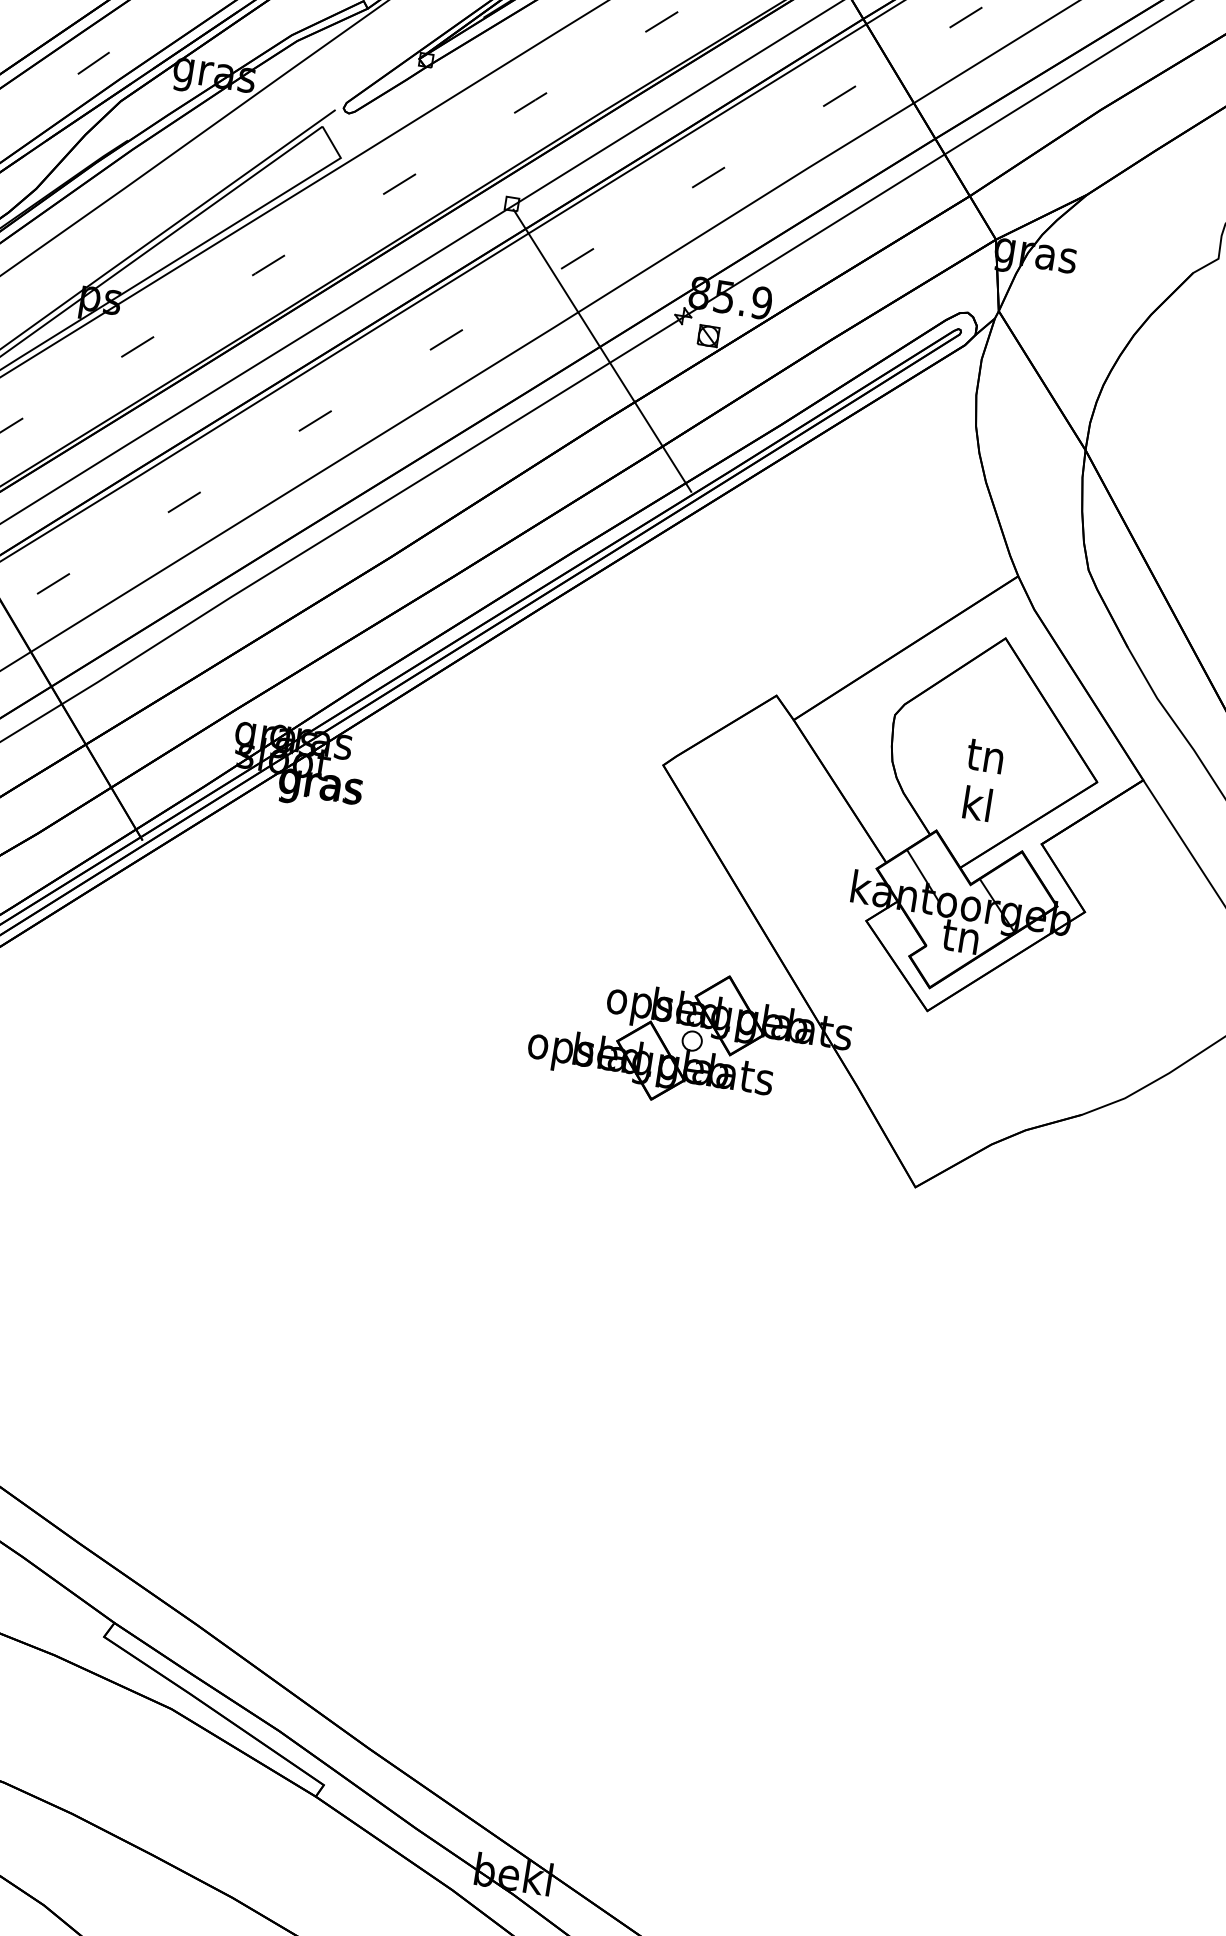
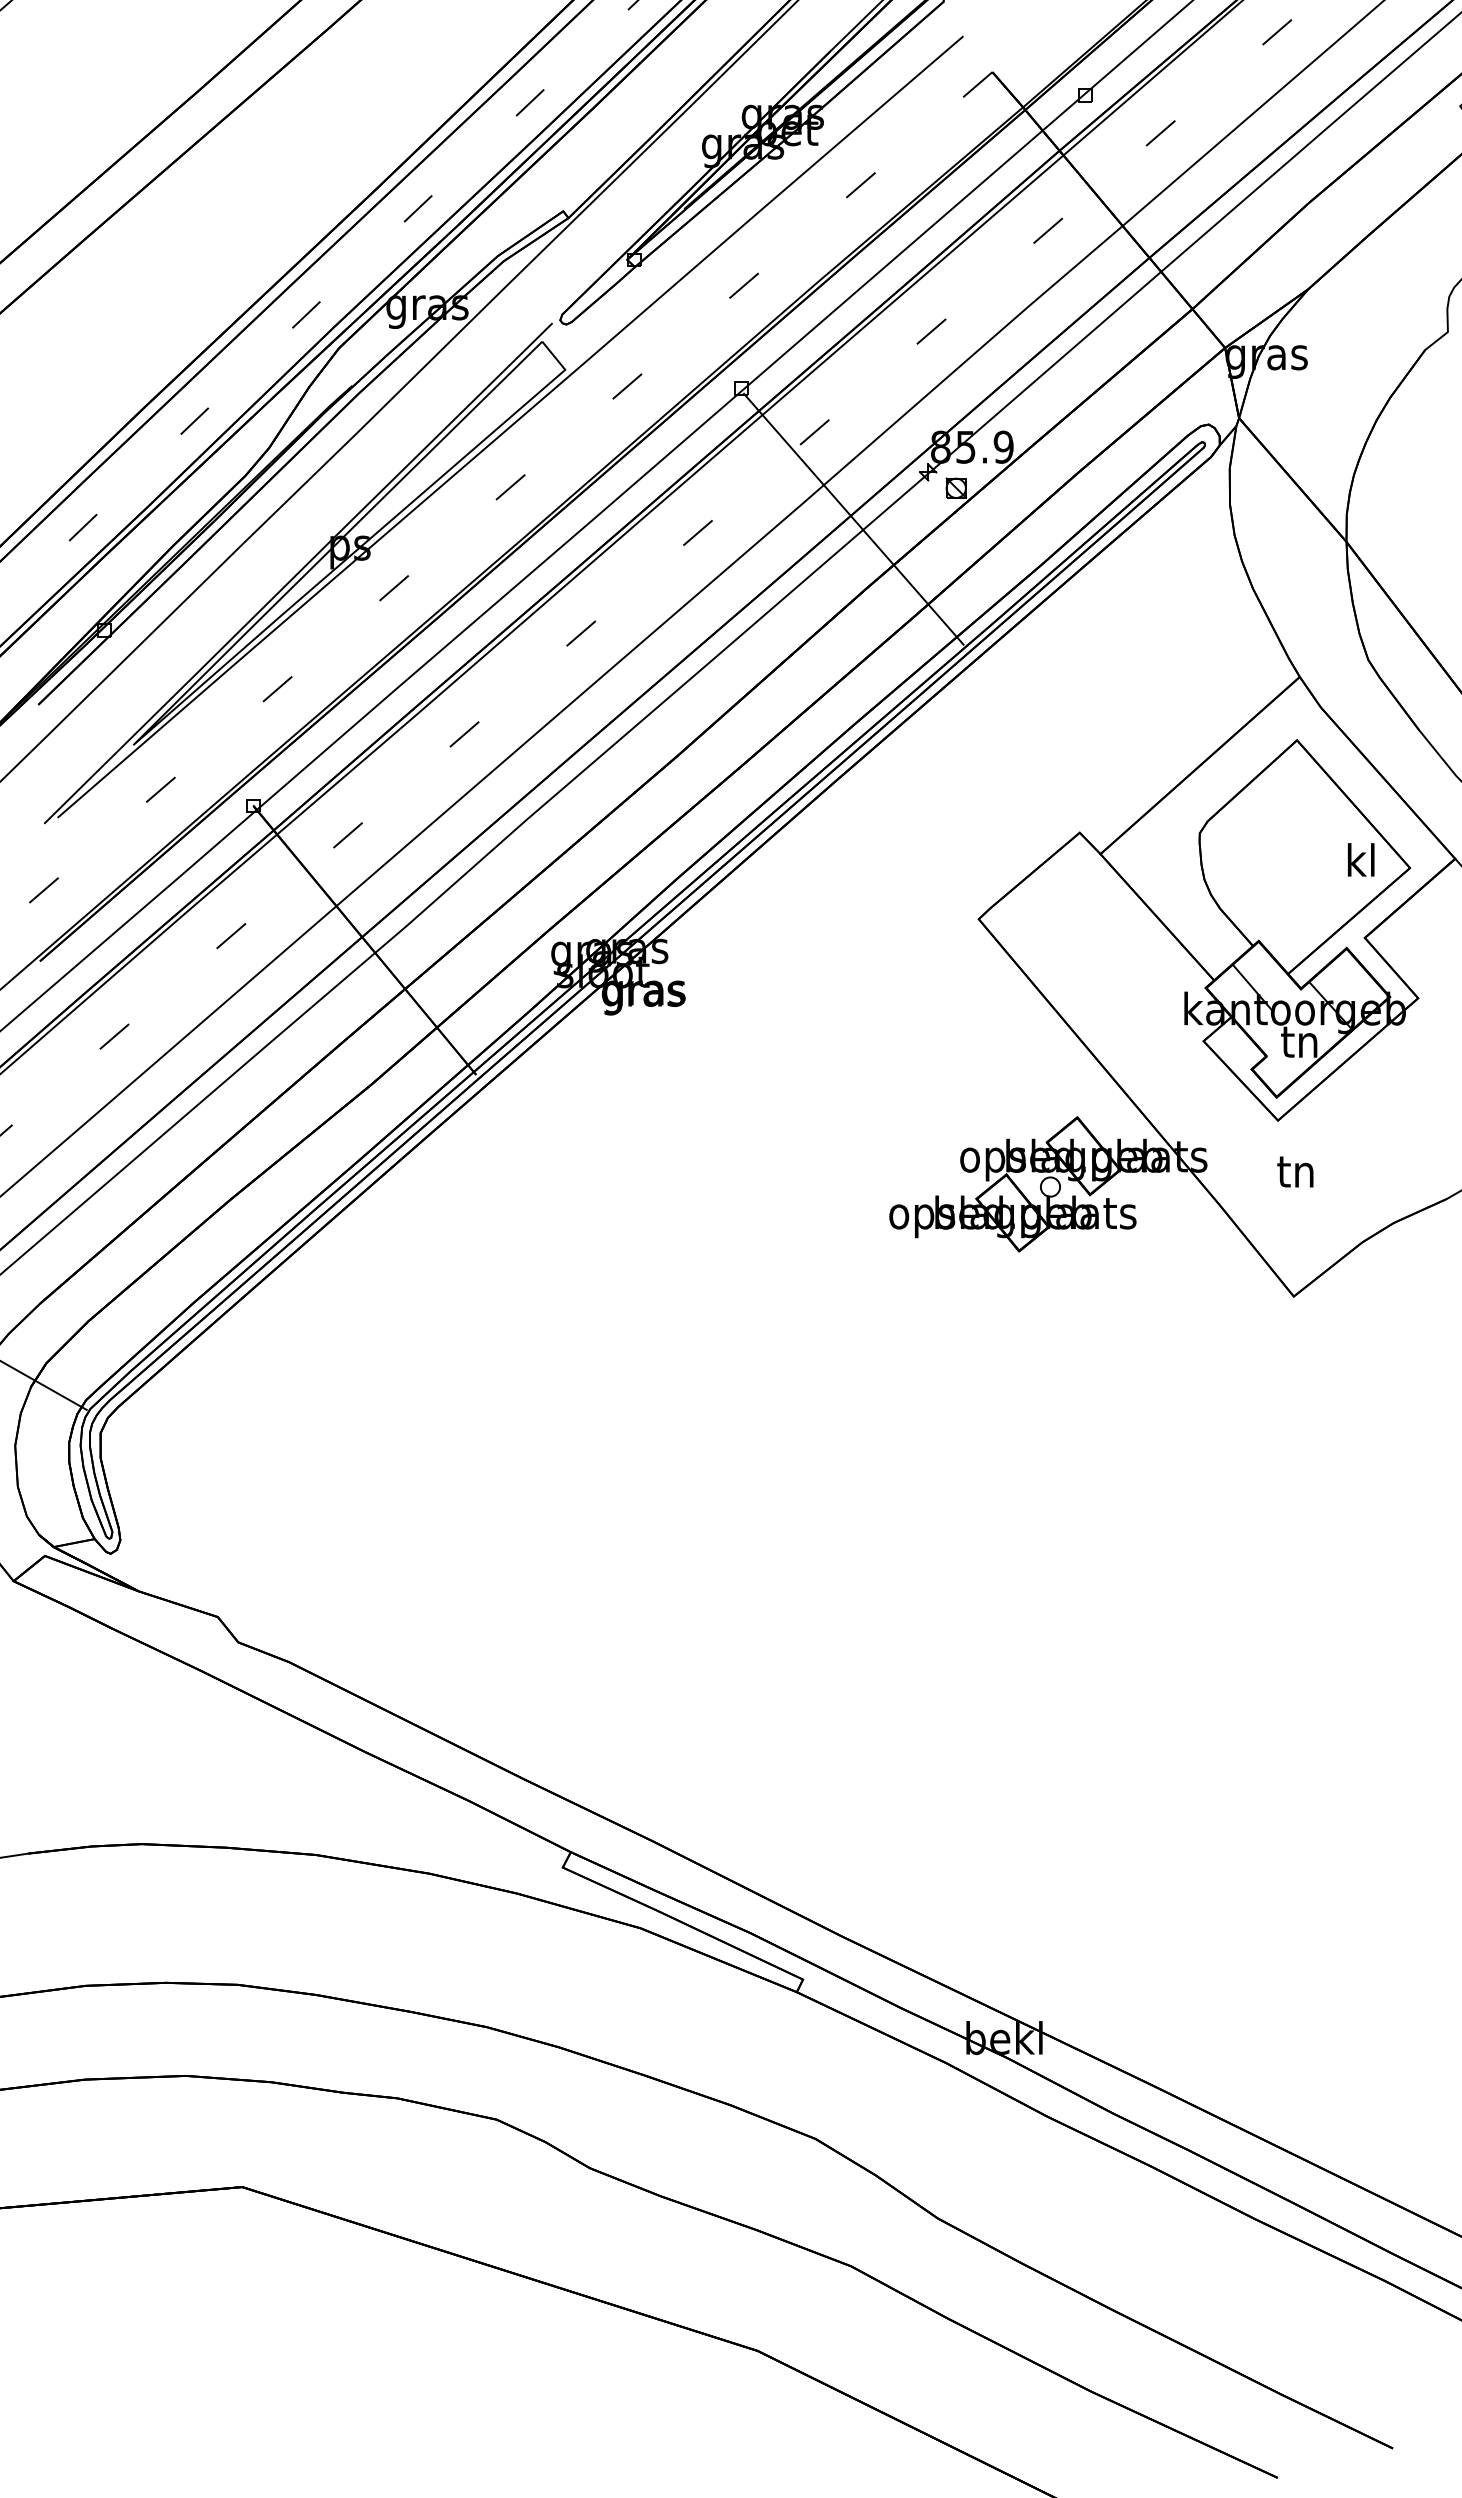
text: (985, 755) -> (1295, 1171), moved
text: (977, 803) -> (1361, 859), moved

